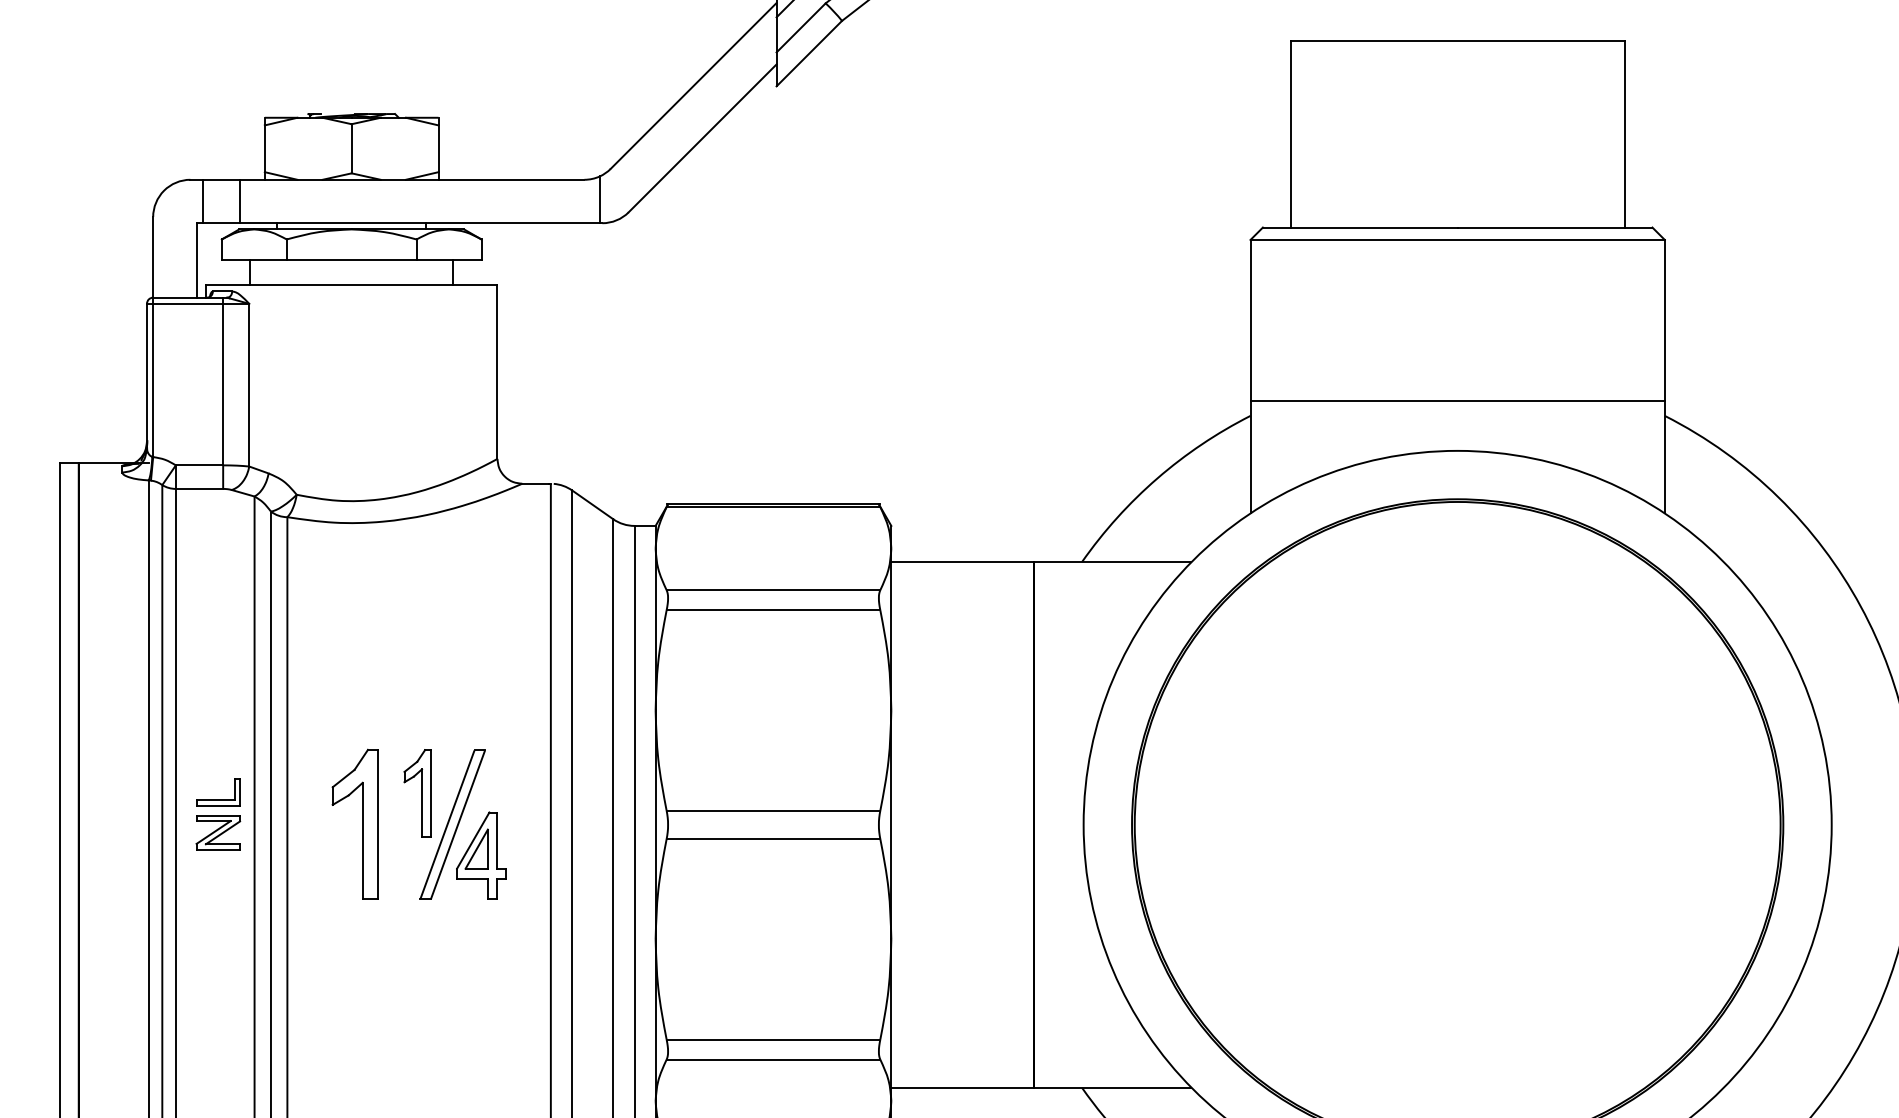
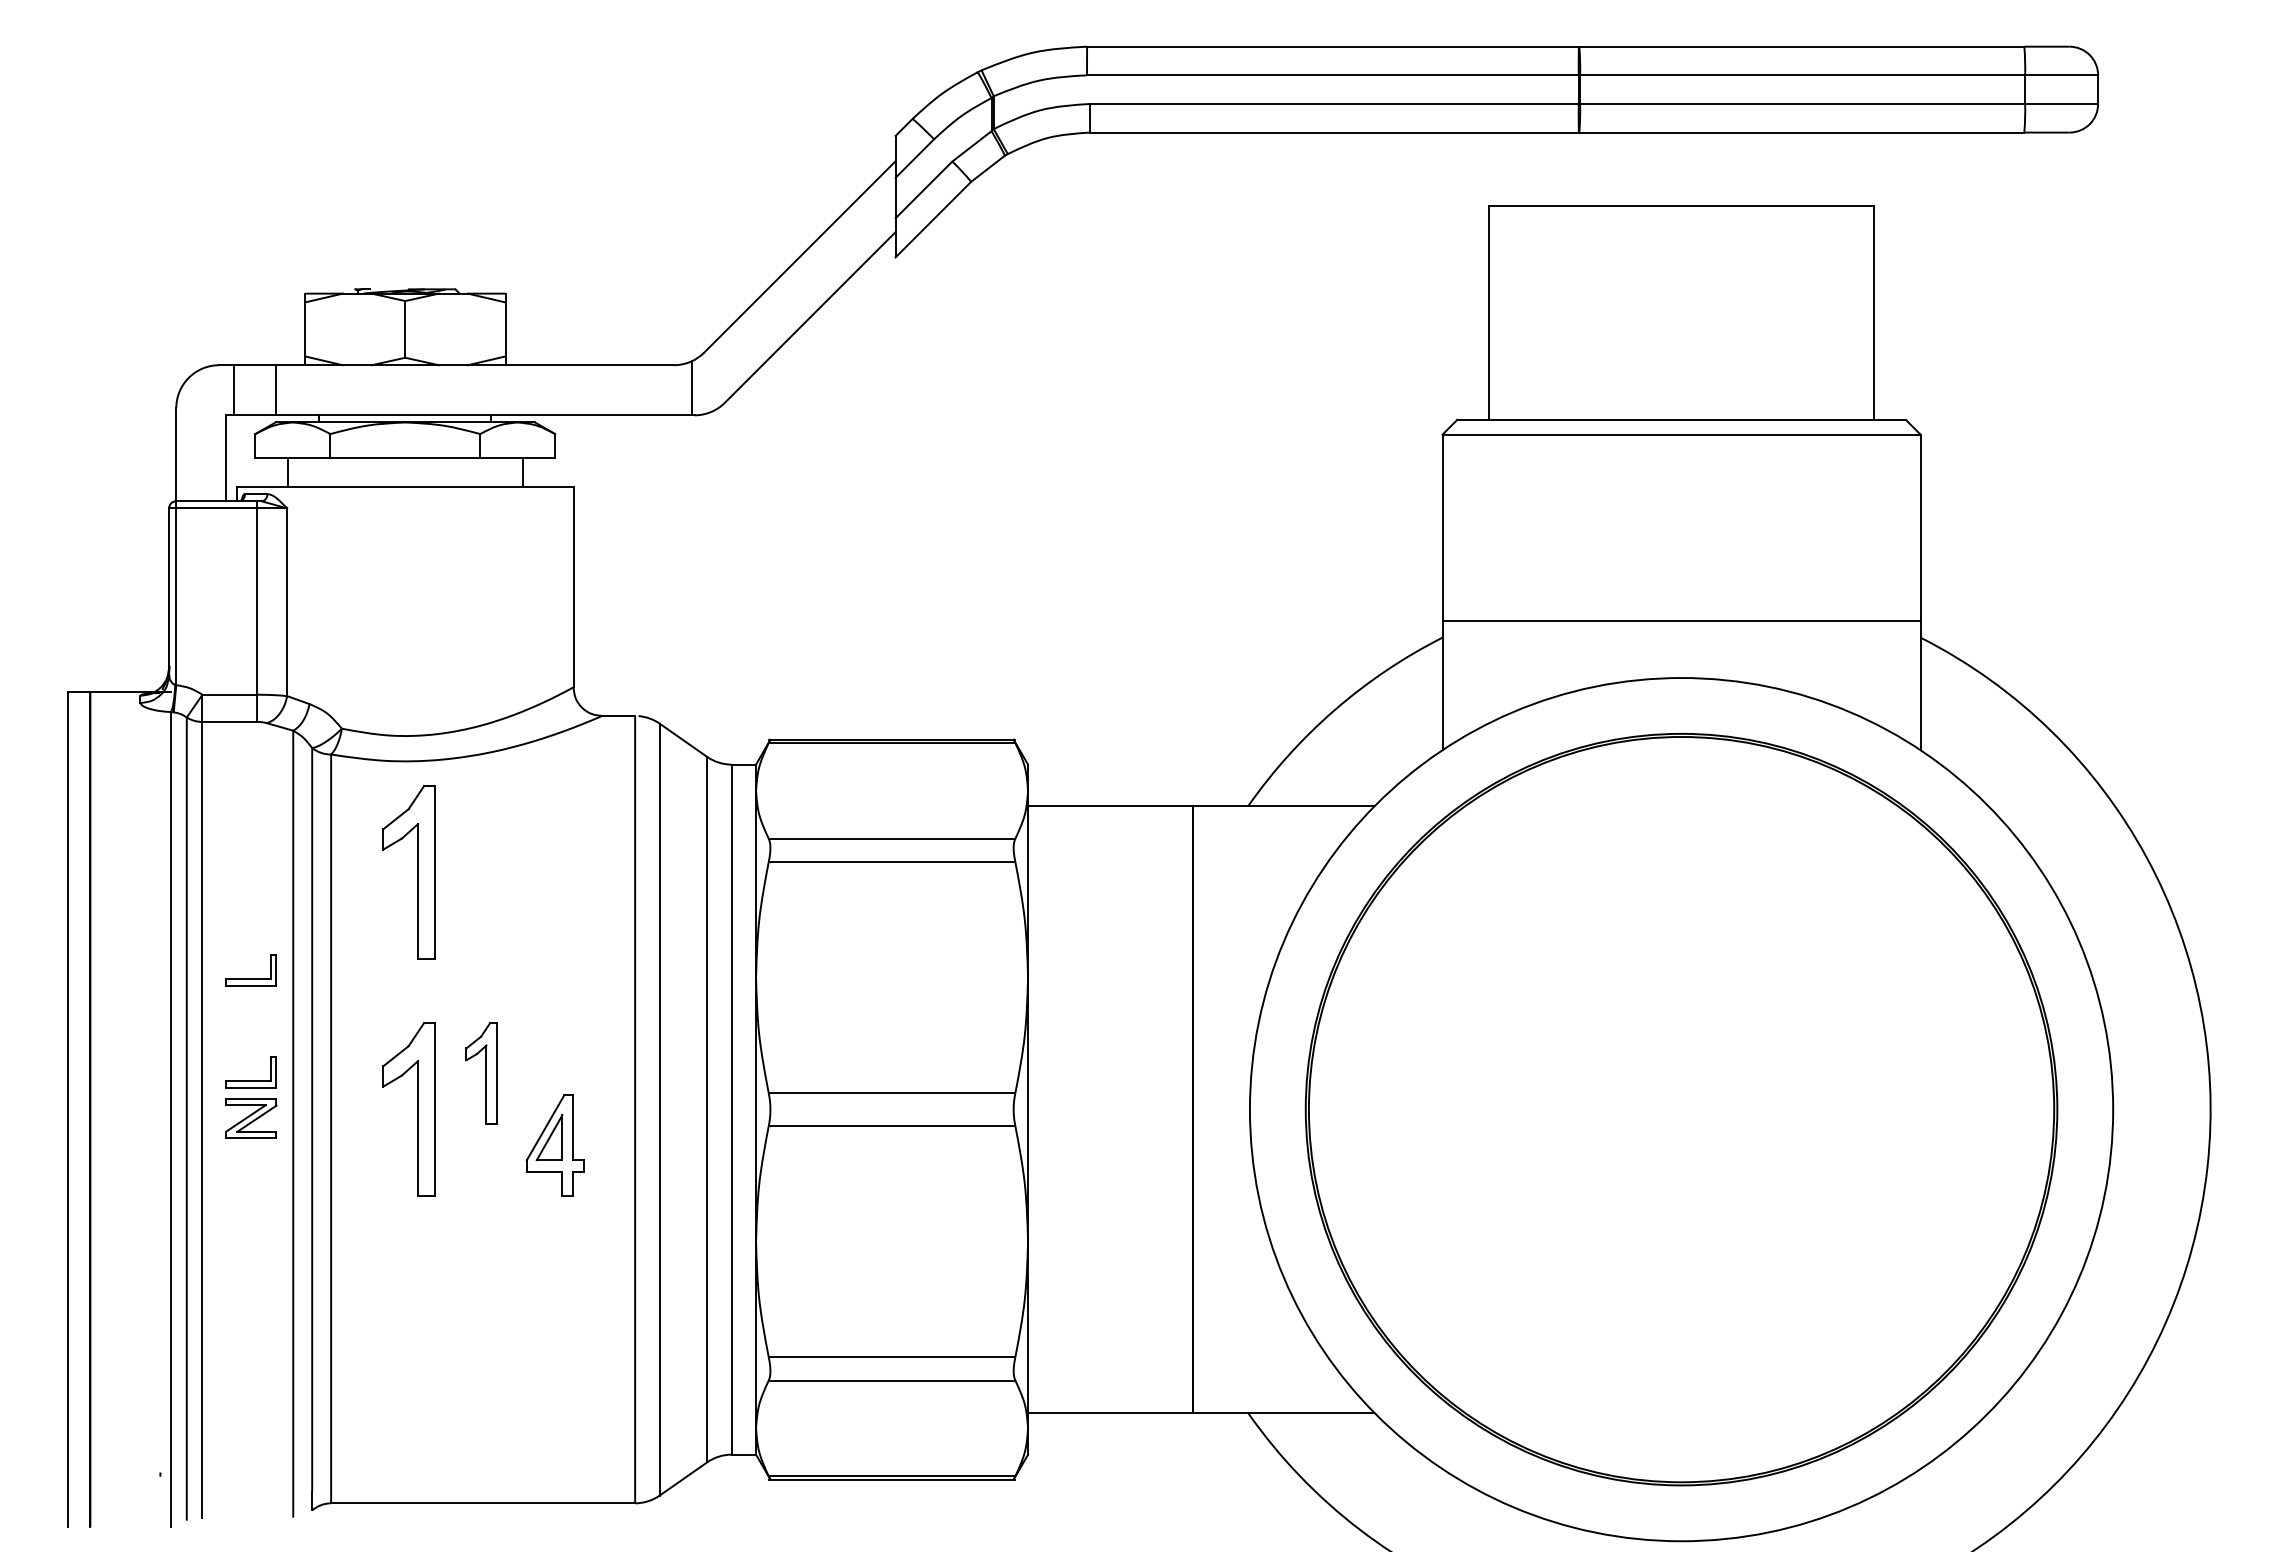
part: (362, 619) -> (417, 872), added
part: (217, 711) -> (250, 978), added
part: (452, 824) -> (521, 1109), removed

